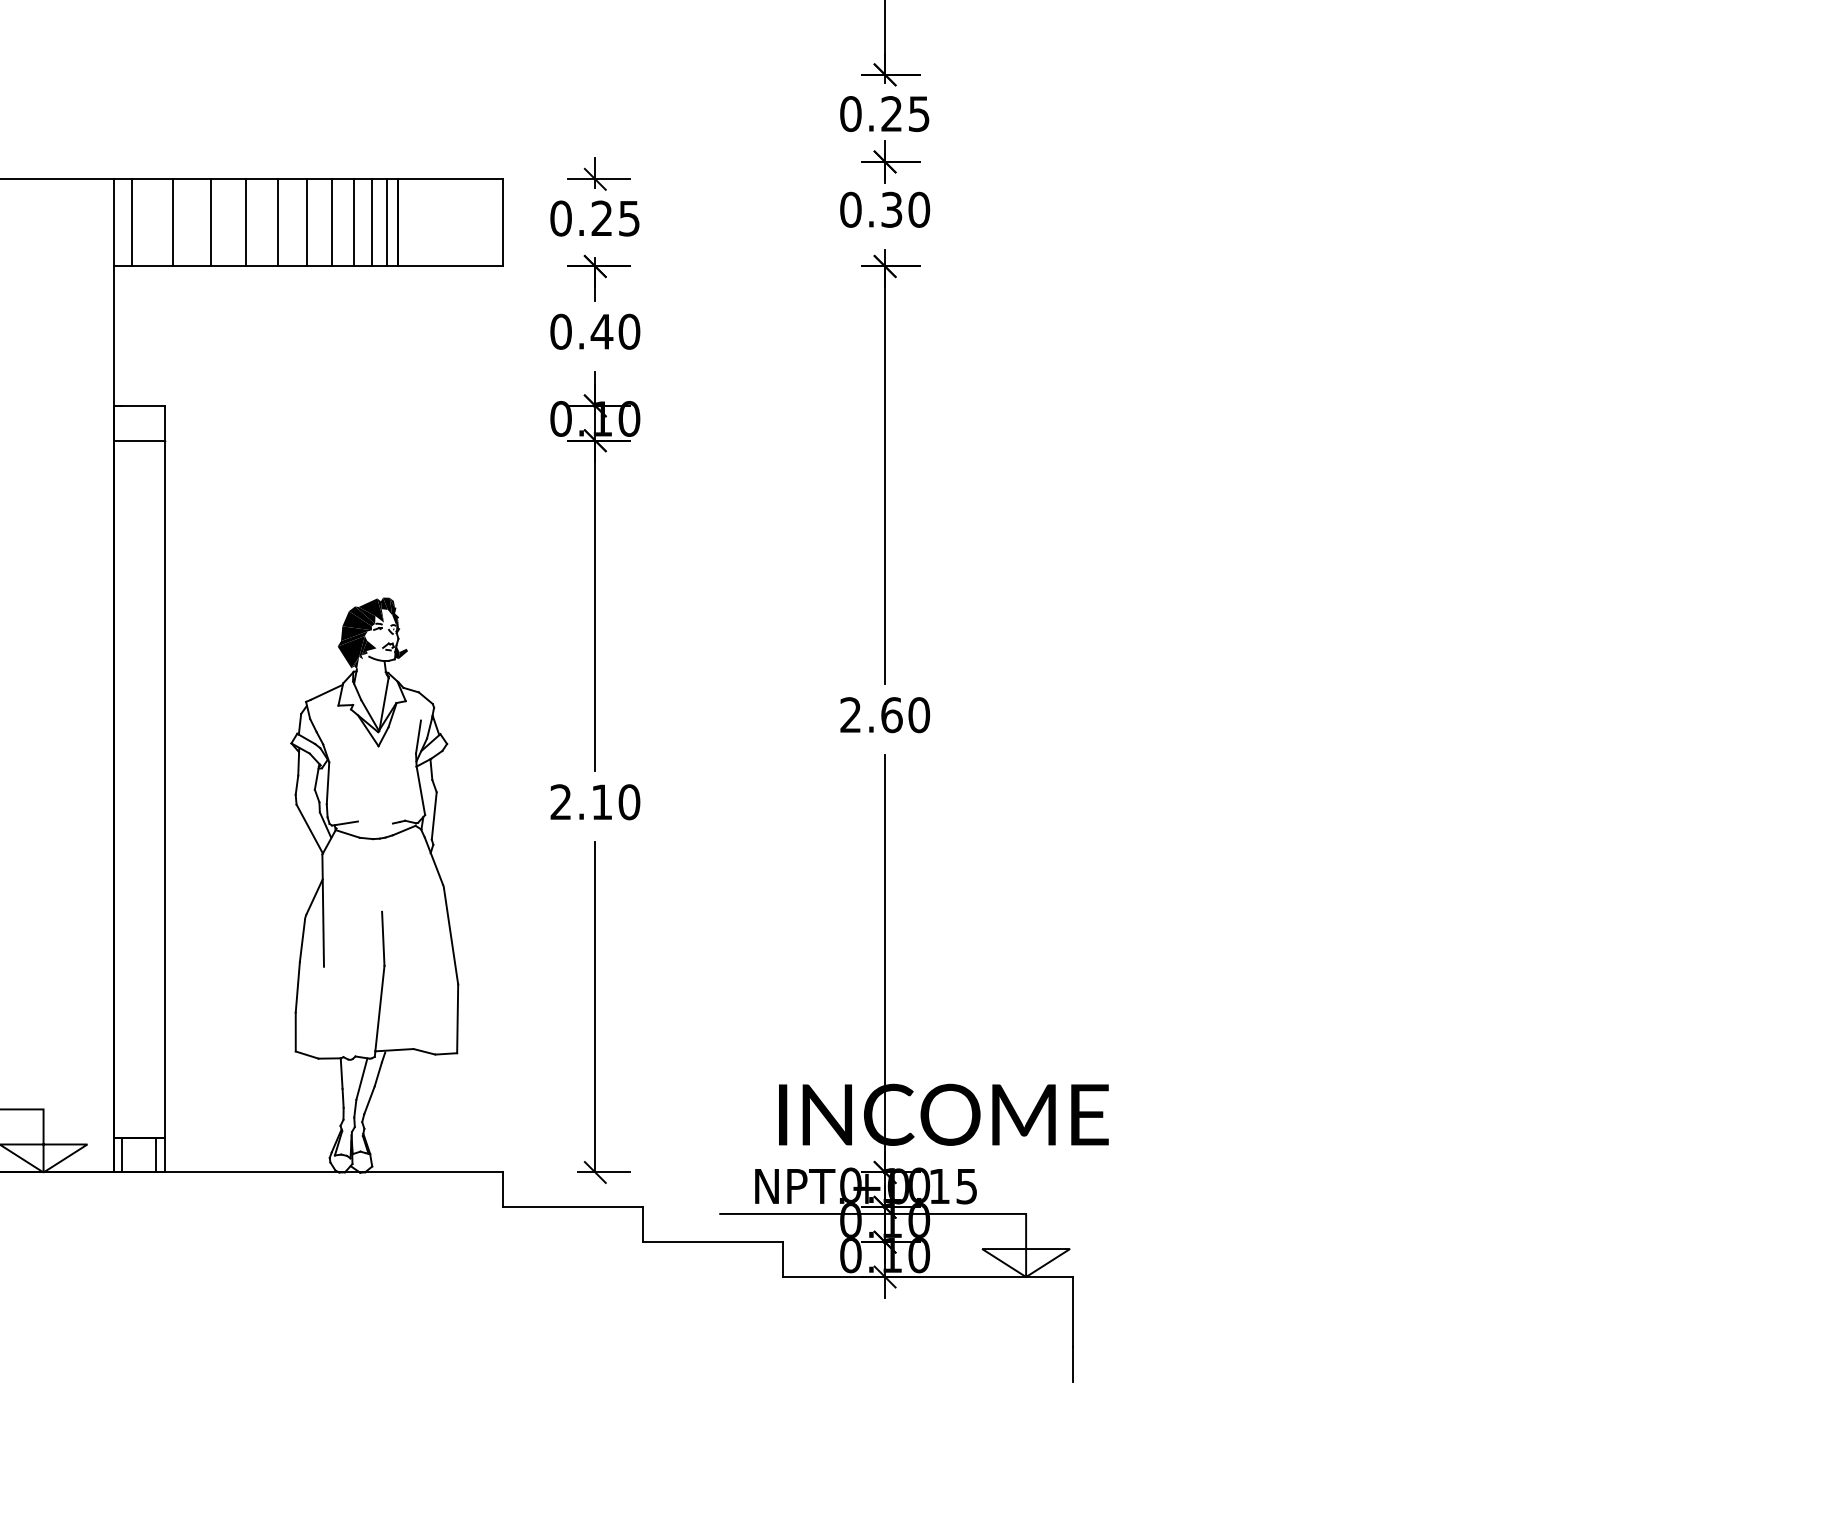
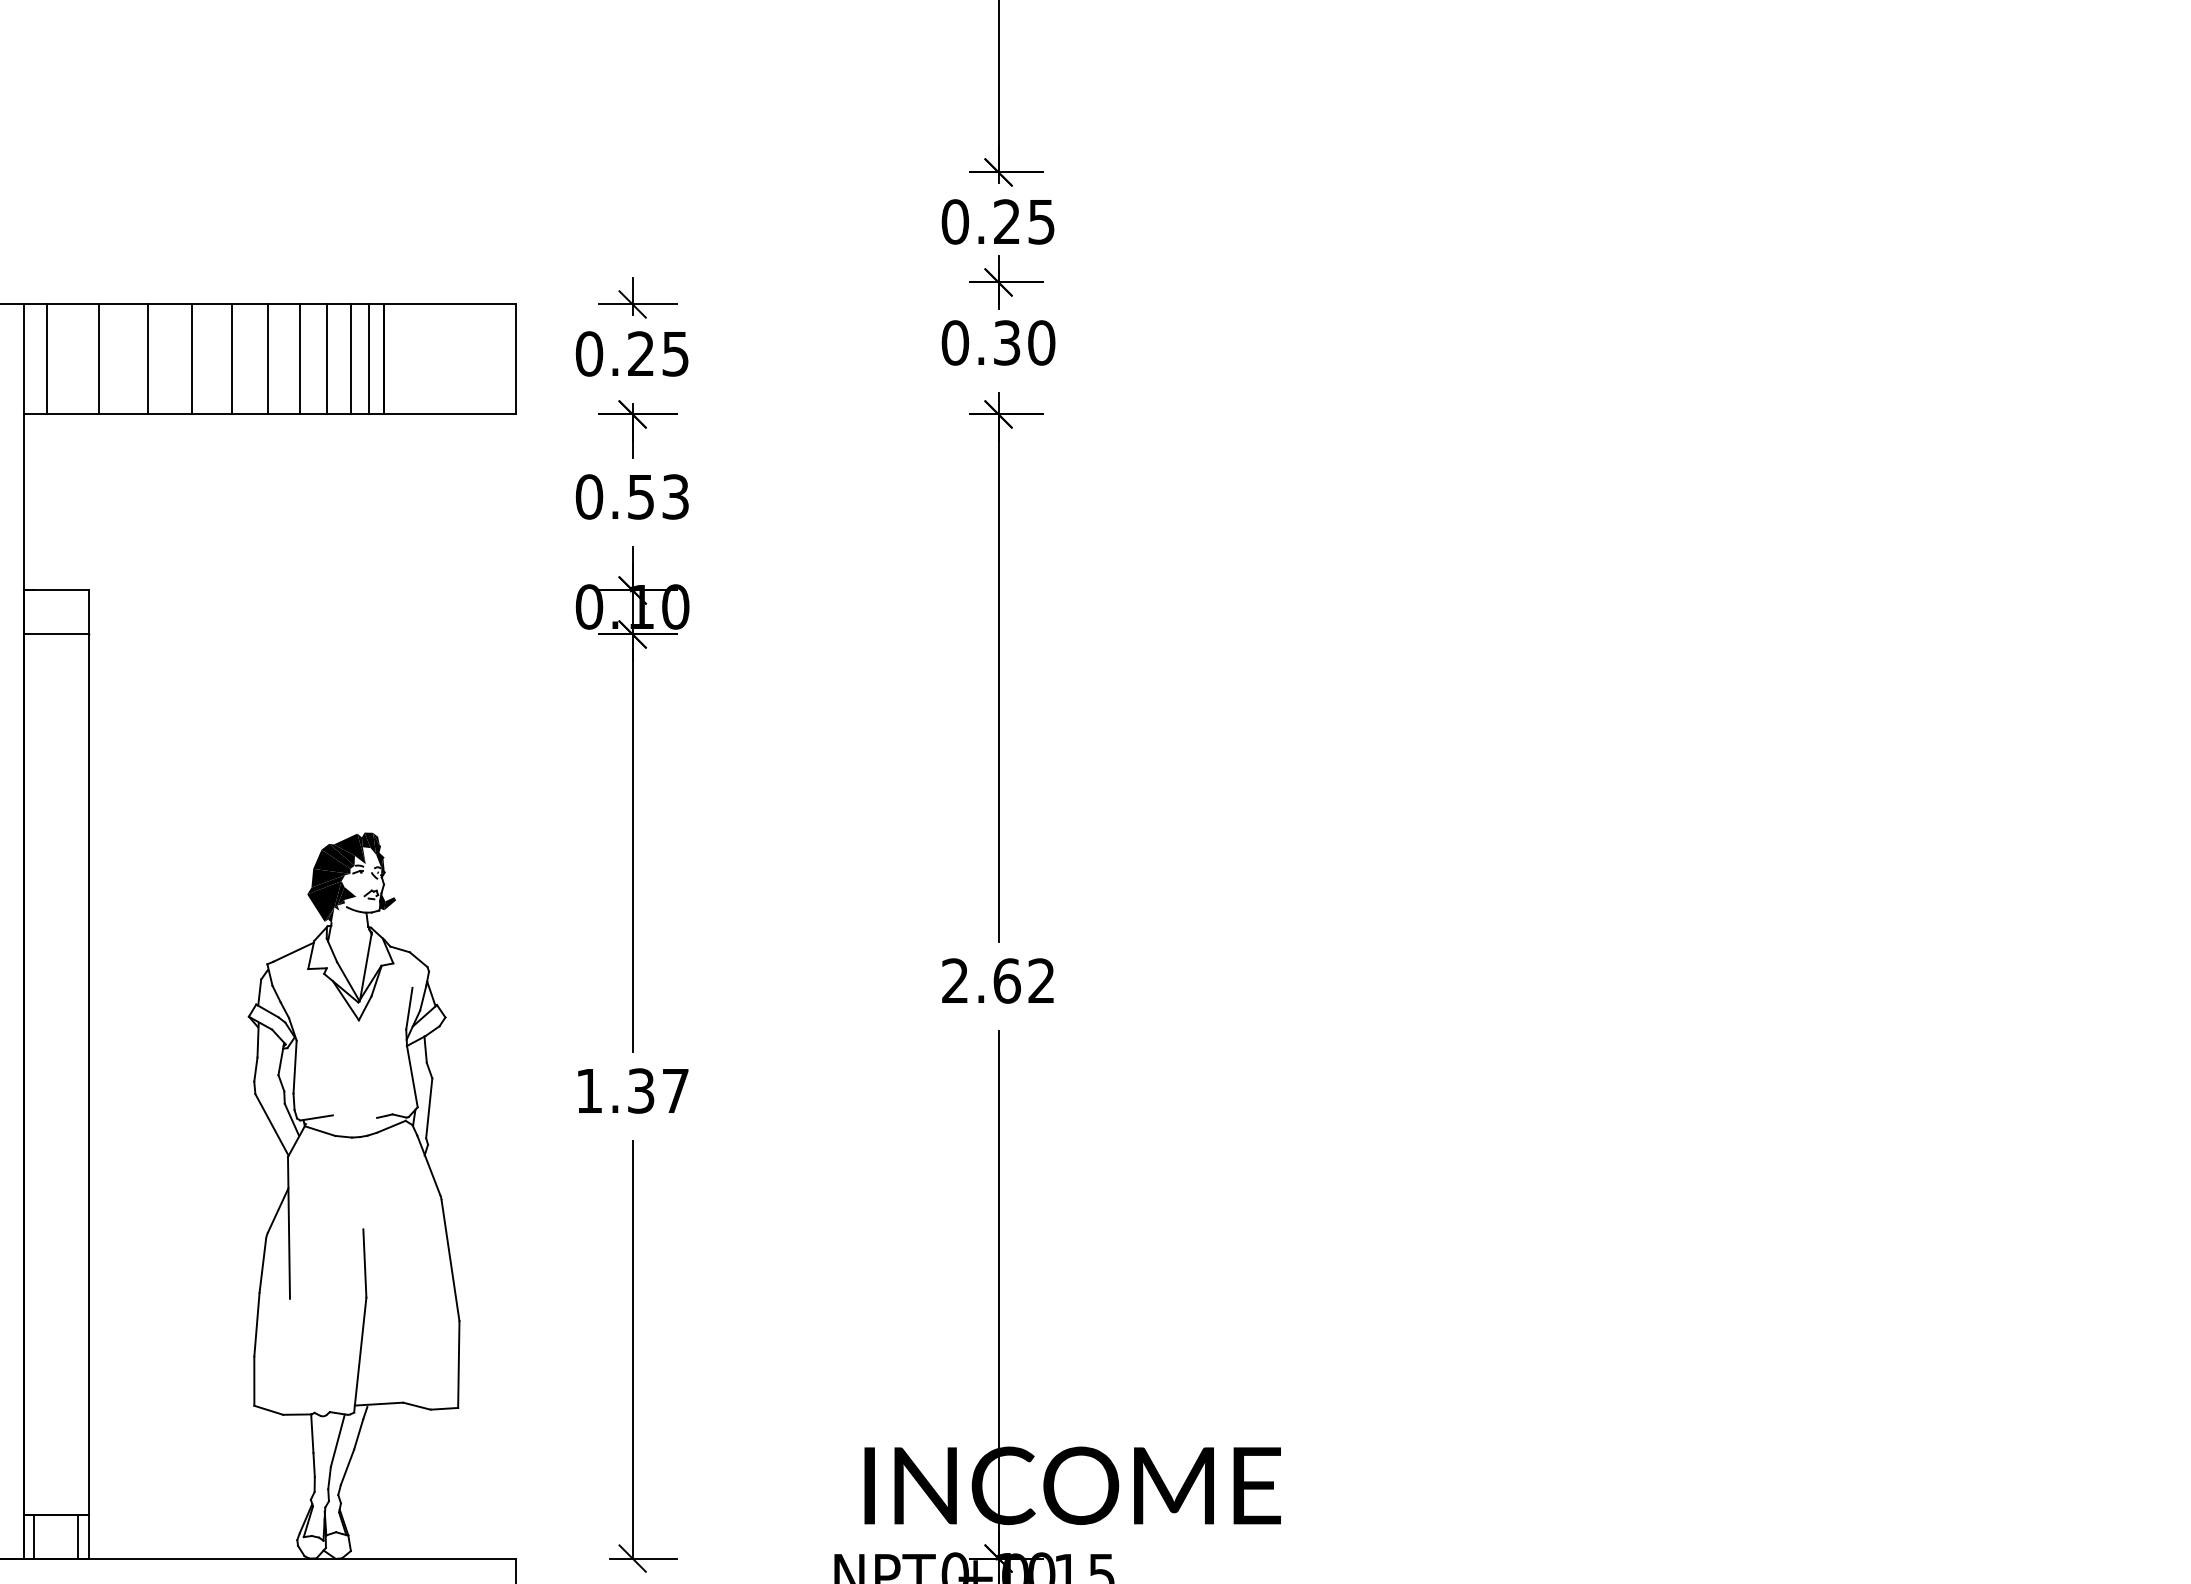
text: (615, 331) -> (658, 496), 0.40 -> 0.53
text: (919, 715) -> (1042, 981), 2.60 -> 2.62
text: (595, 802) -> (632, 1091), 2.10 -> 1.37

